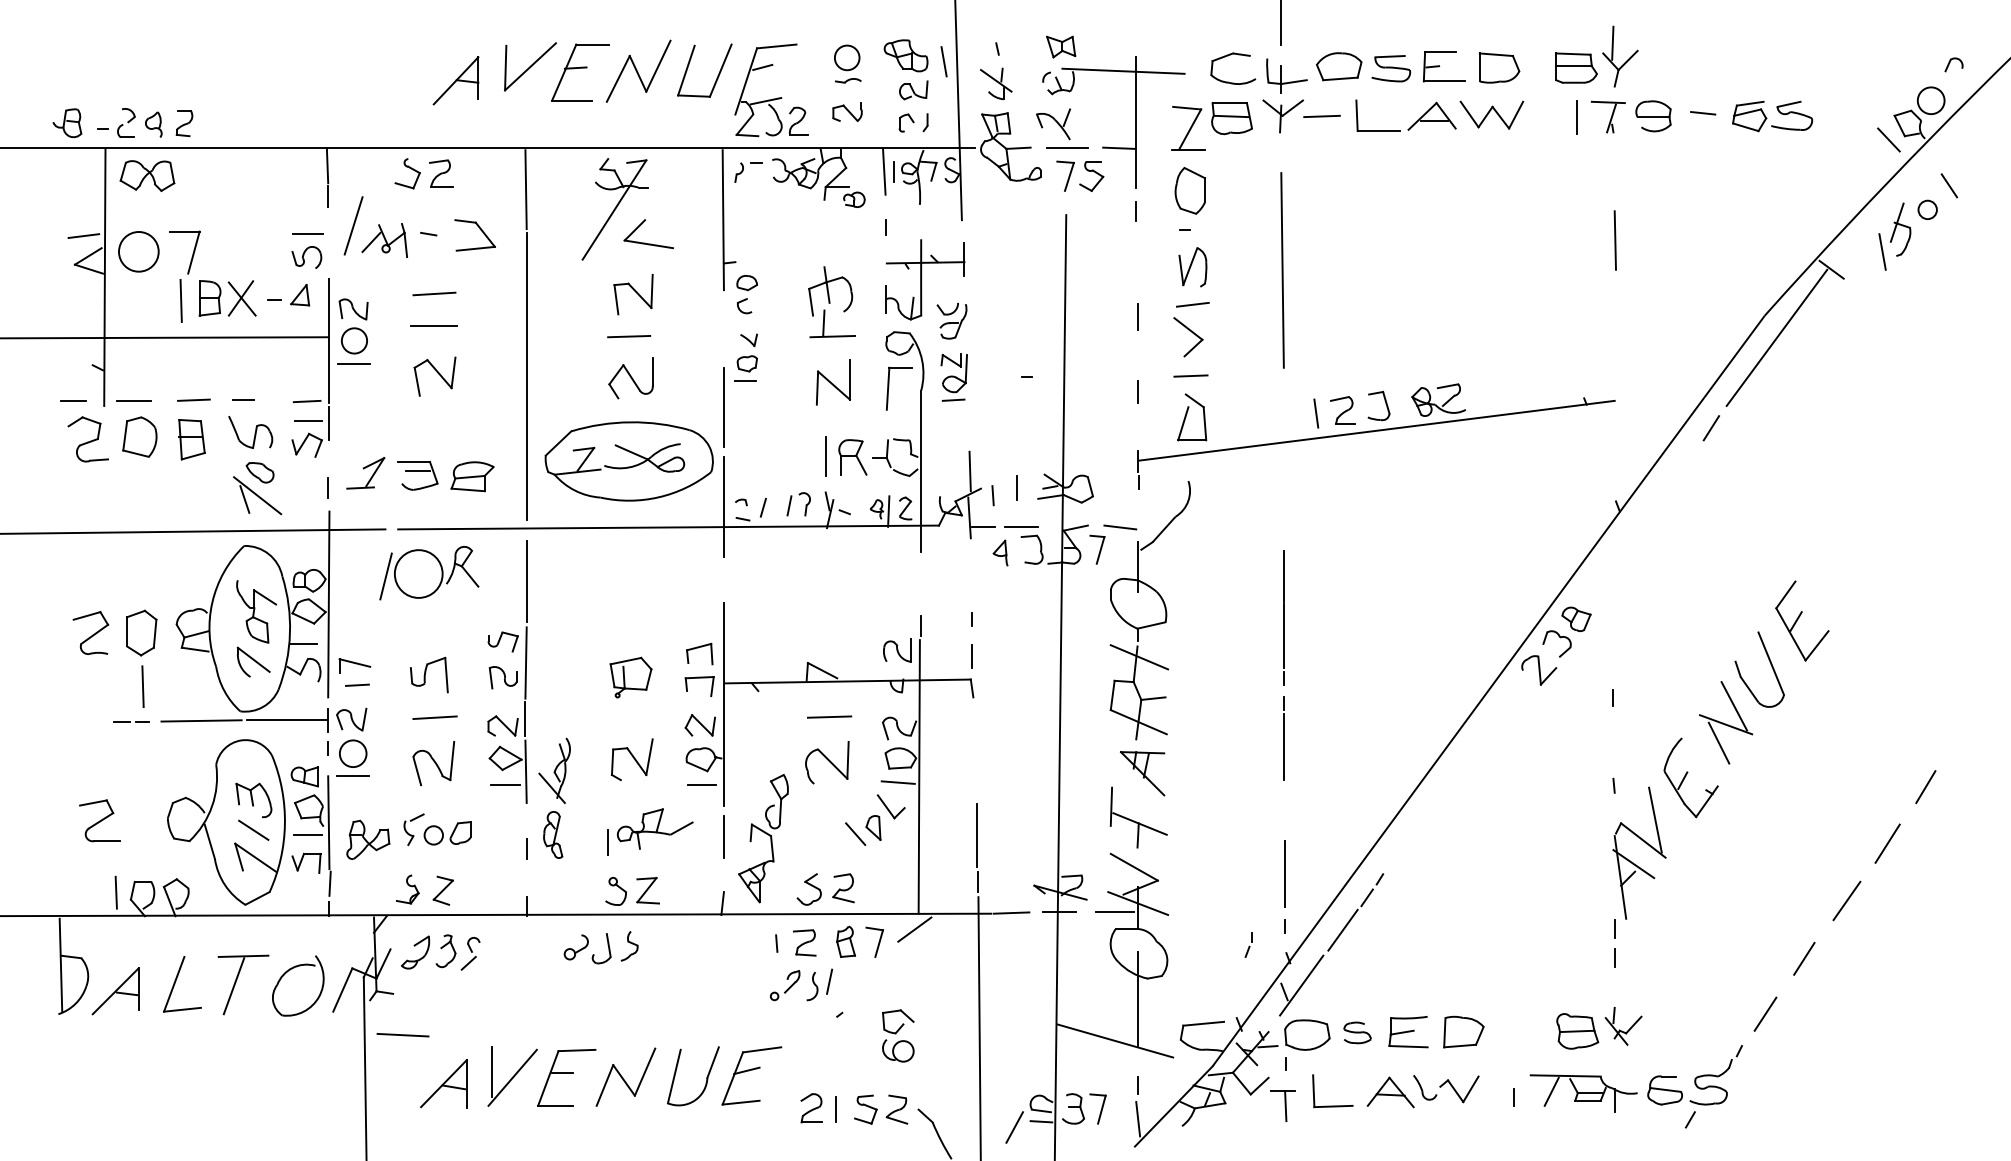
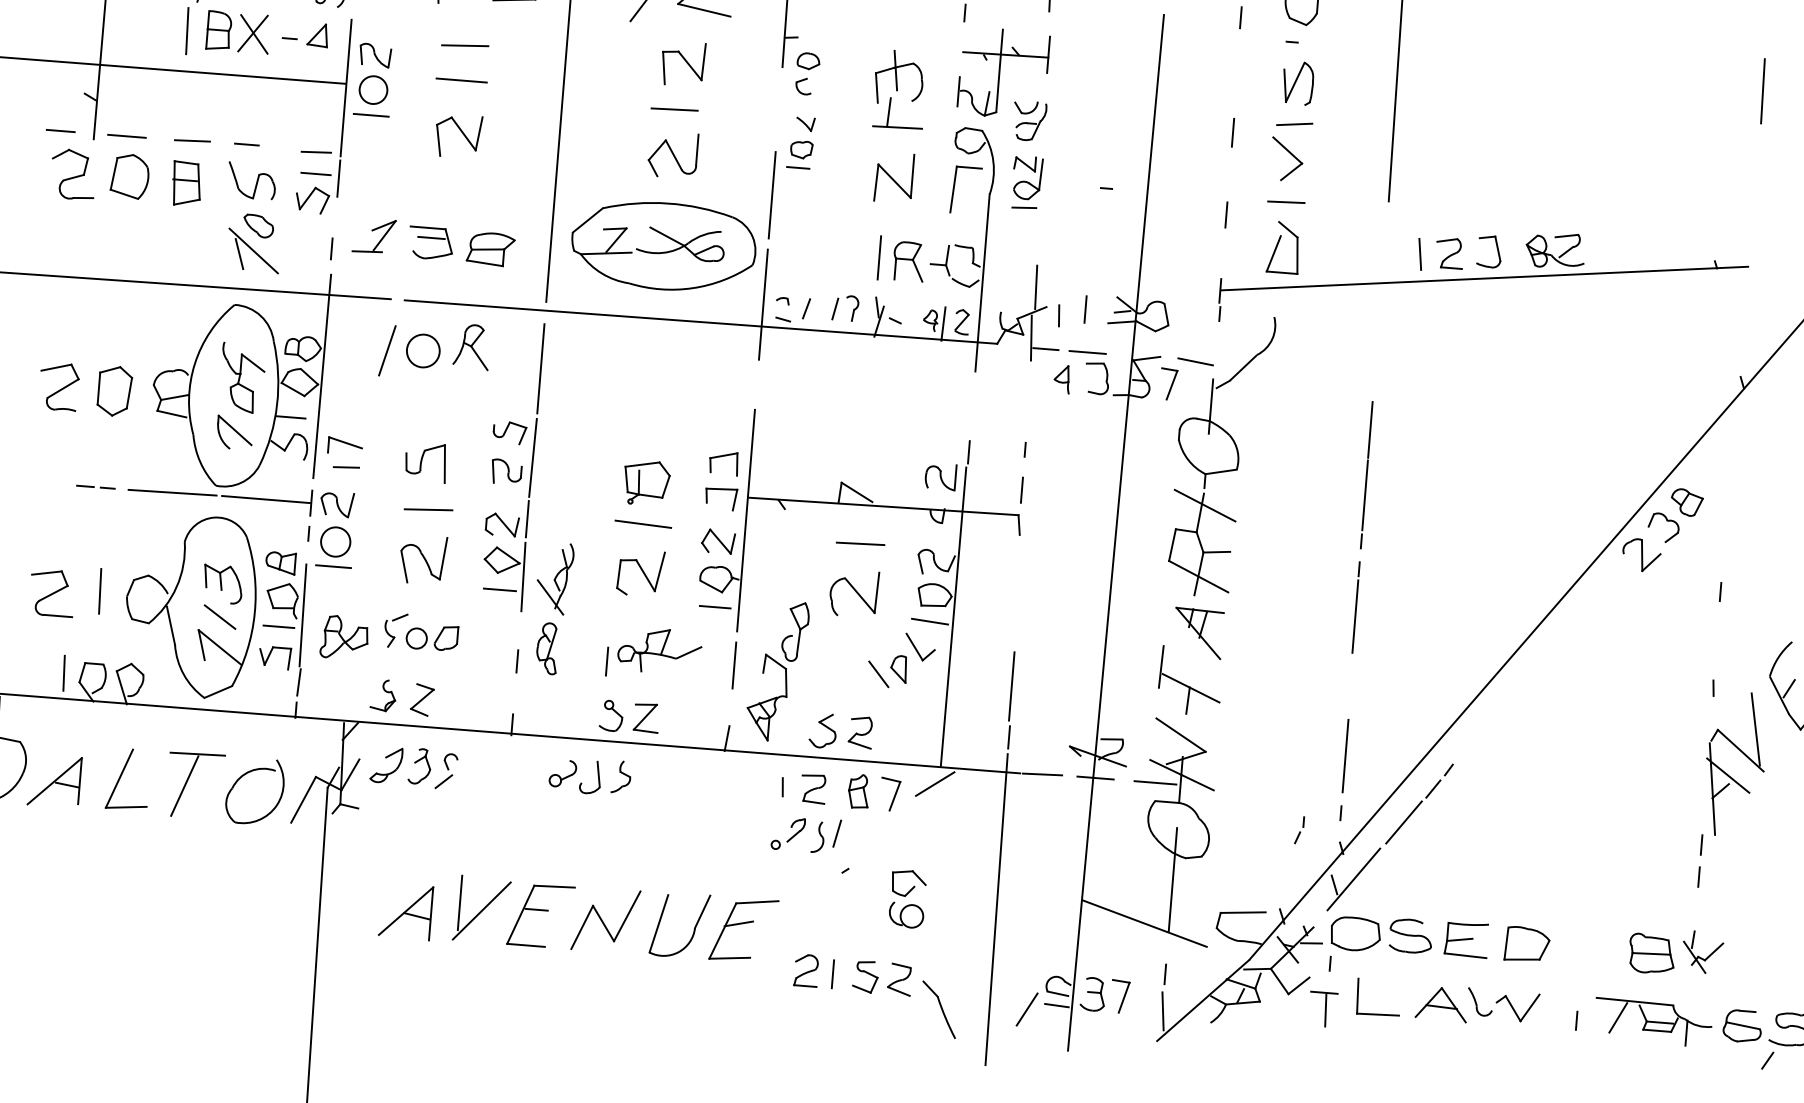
circle: (418, 573) -> (423, 350), size x0.62
line: (142, 686) -> (99, 591), moved
part: (1357, 1032) -> (1410, 935), size x1.43
line: (402, 1035) -> (642, 524), moved

